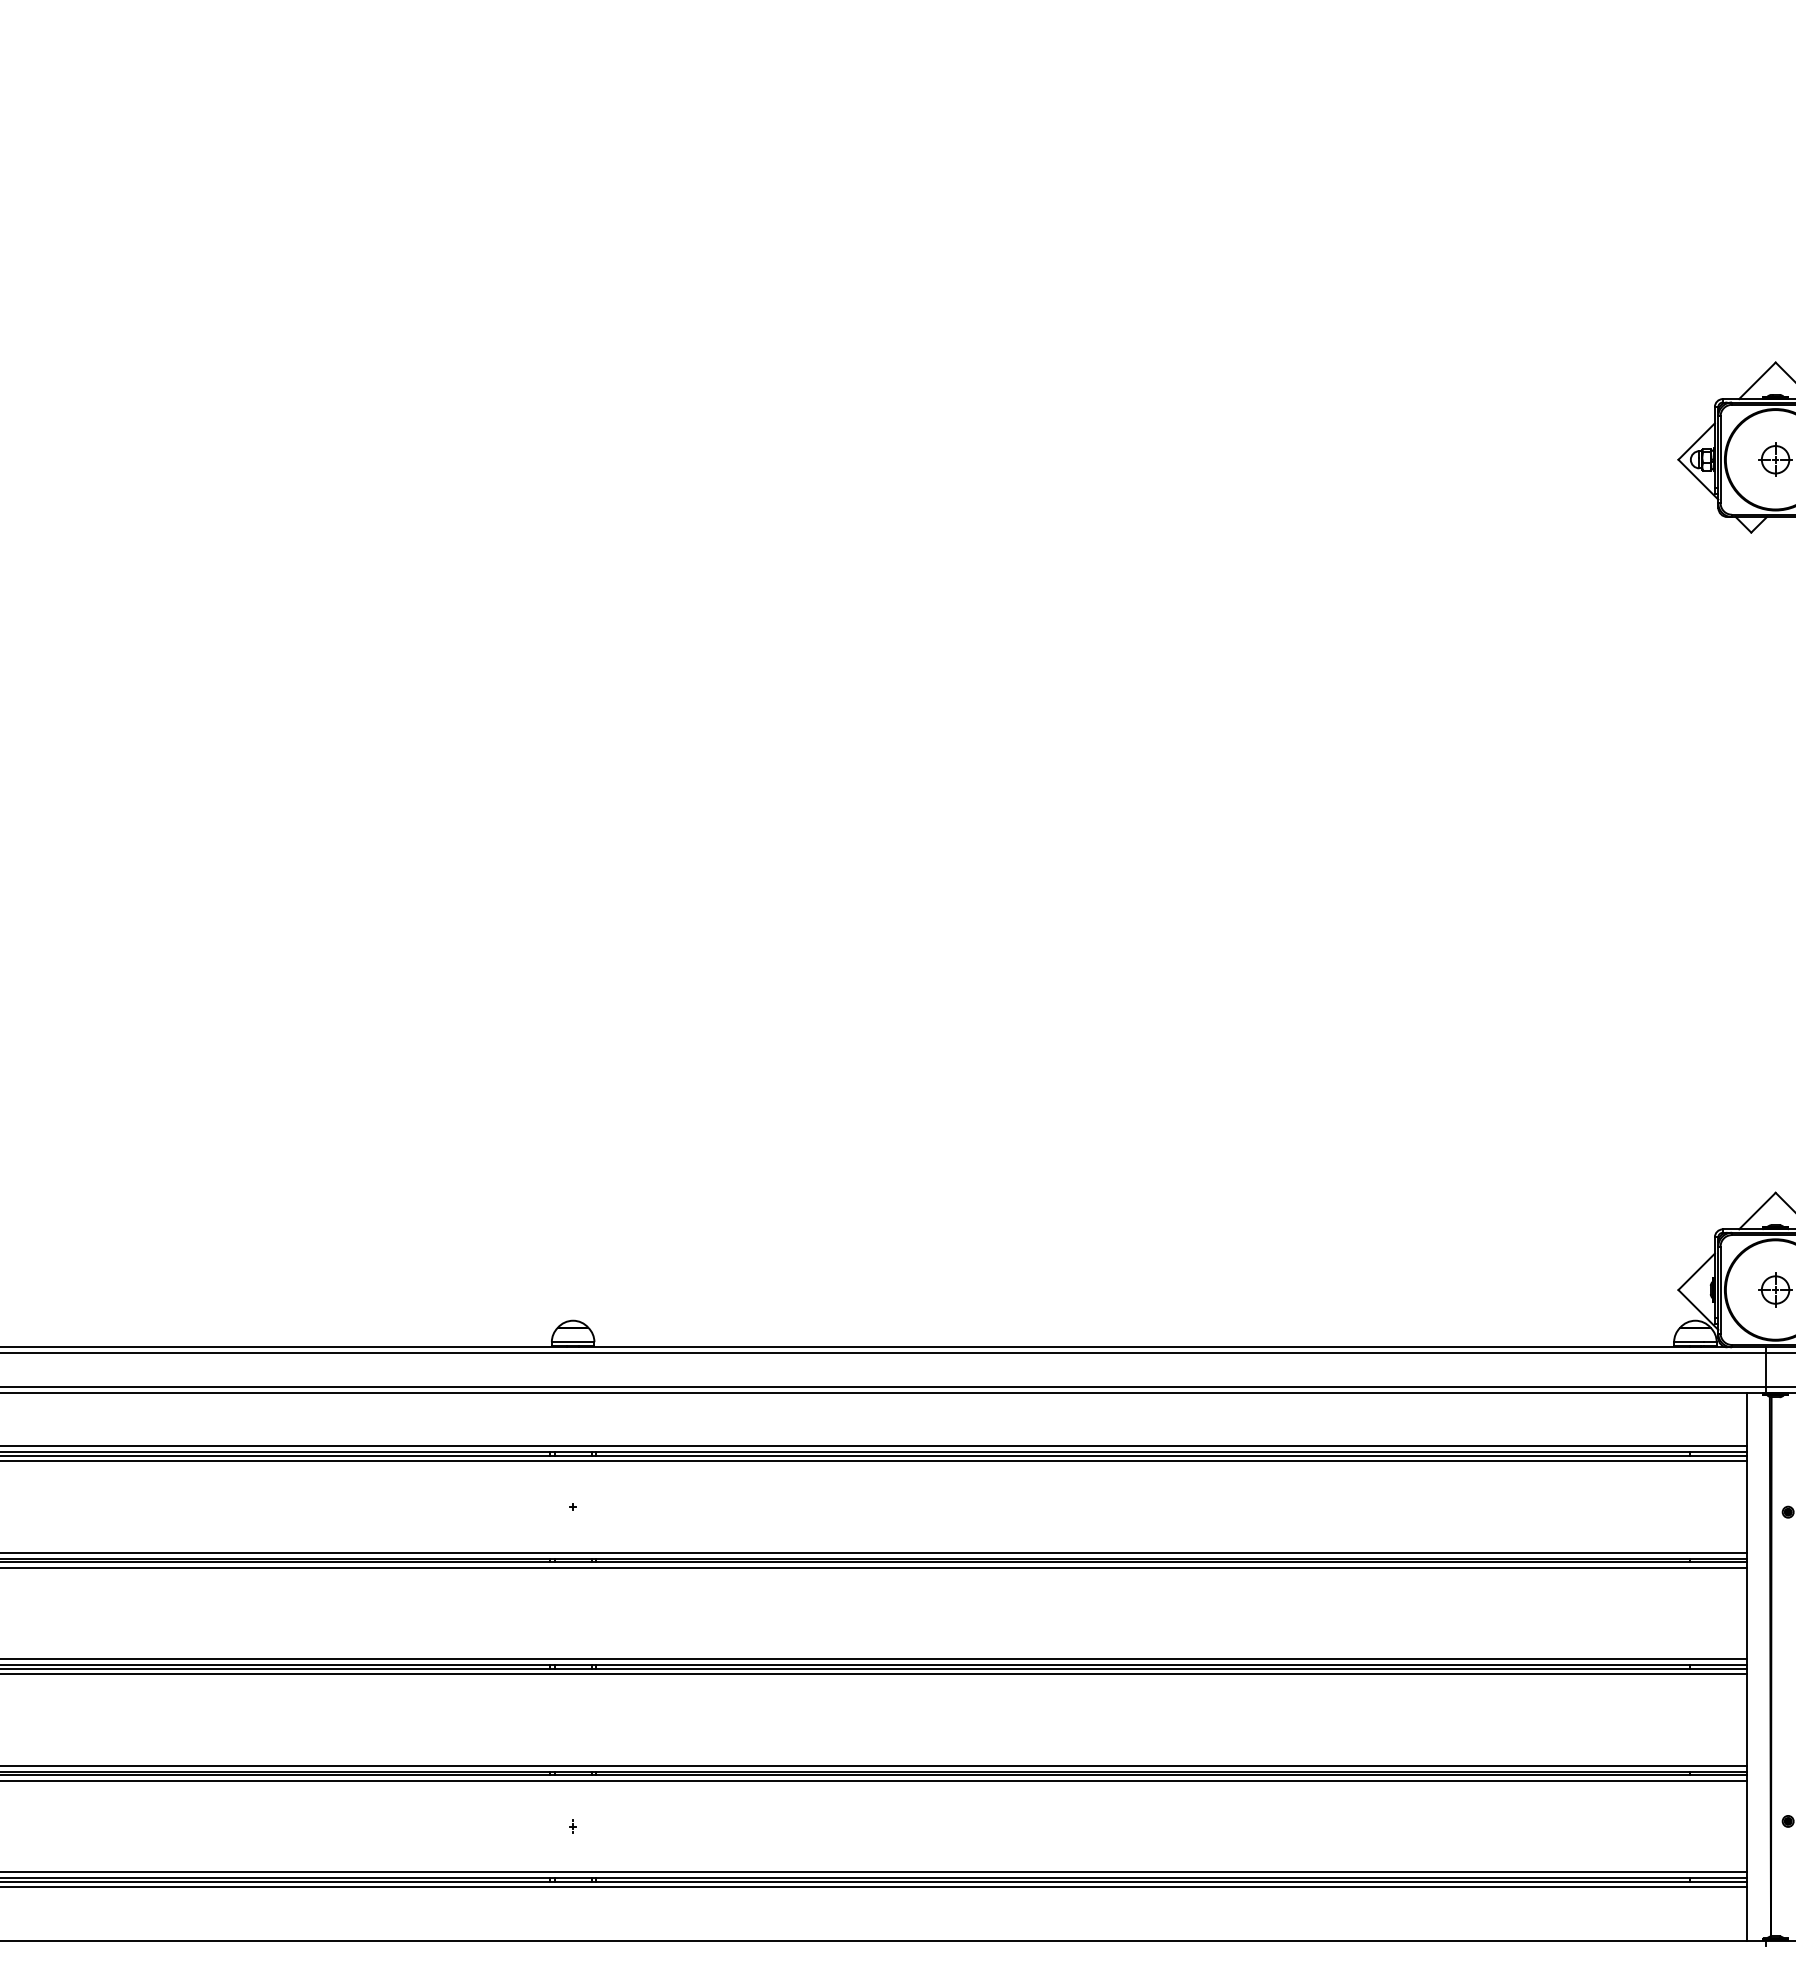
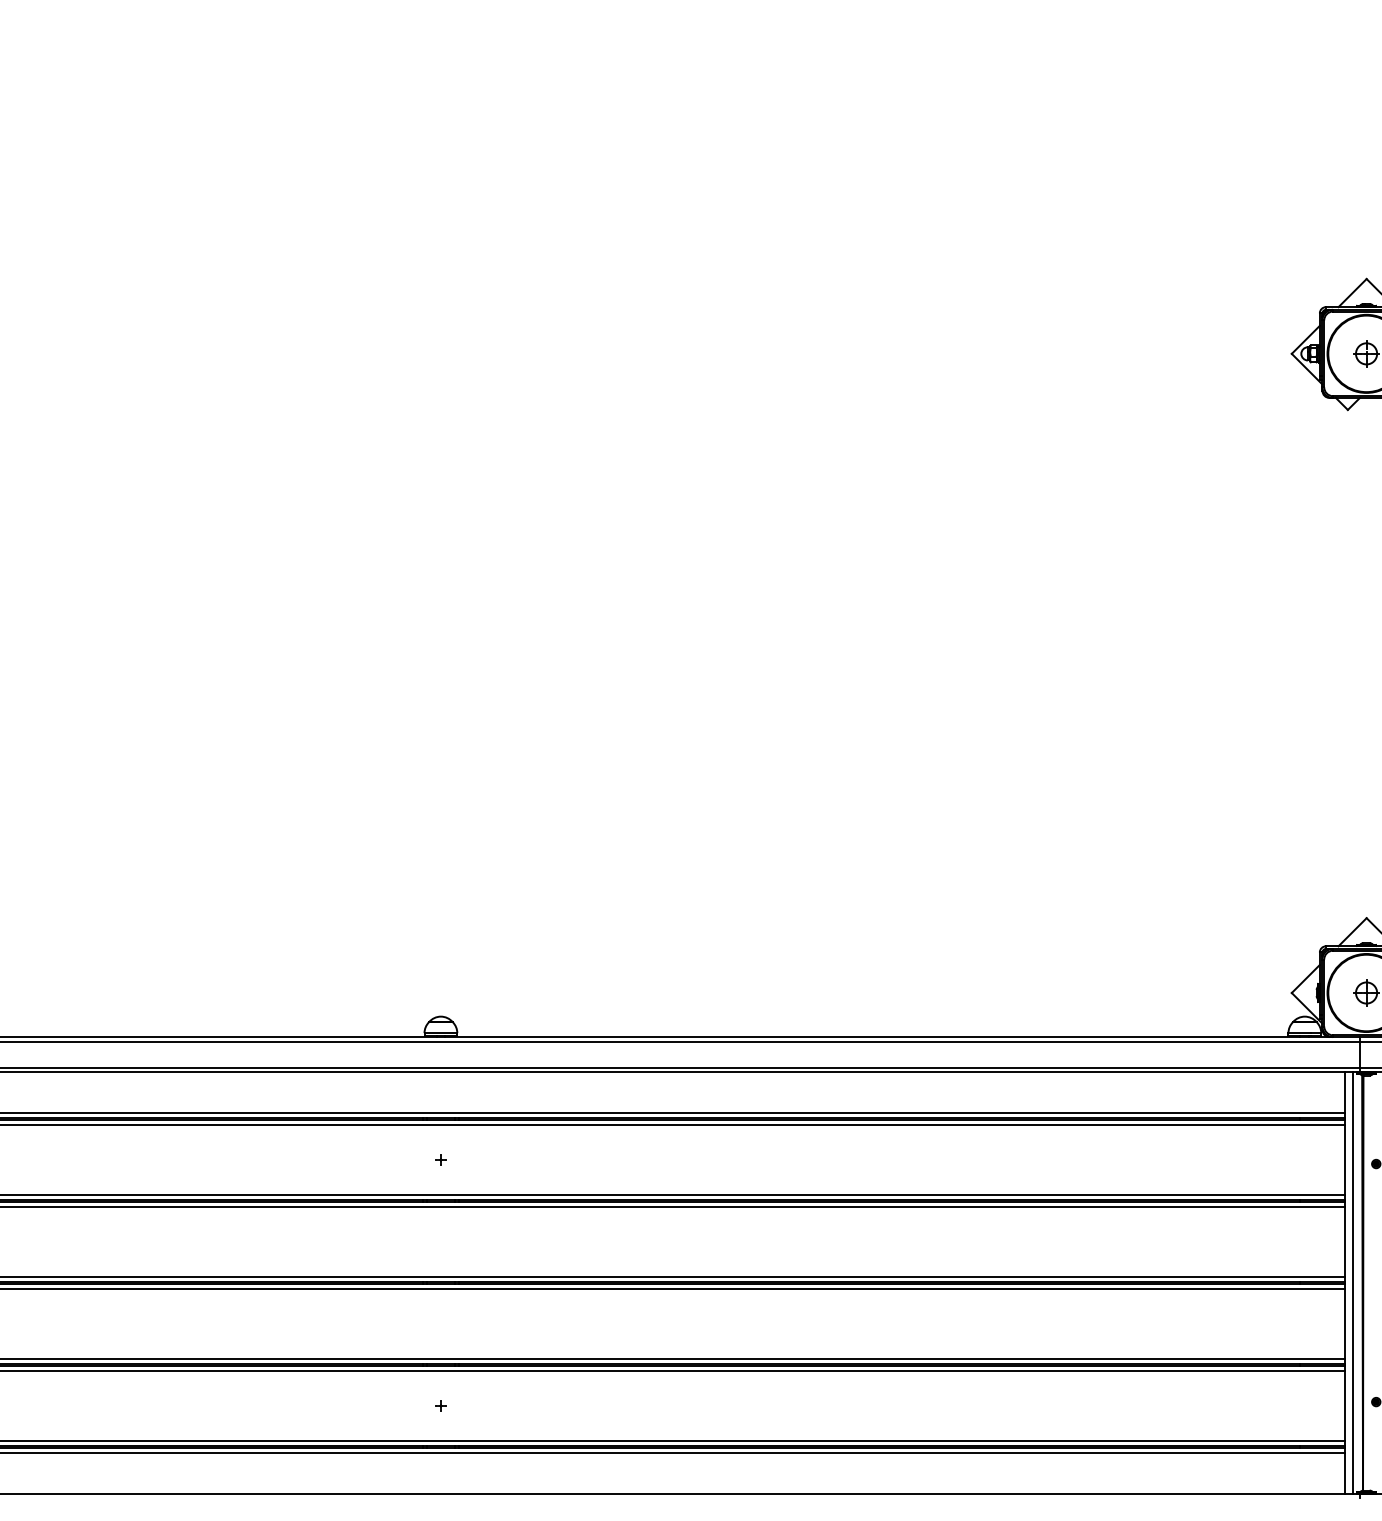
line: (1758, 1666) -> (1353, 1282), added

